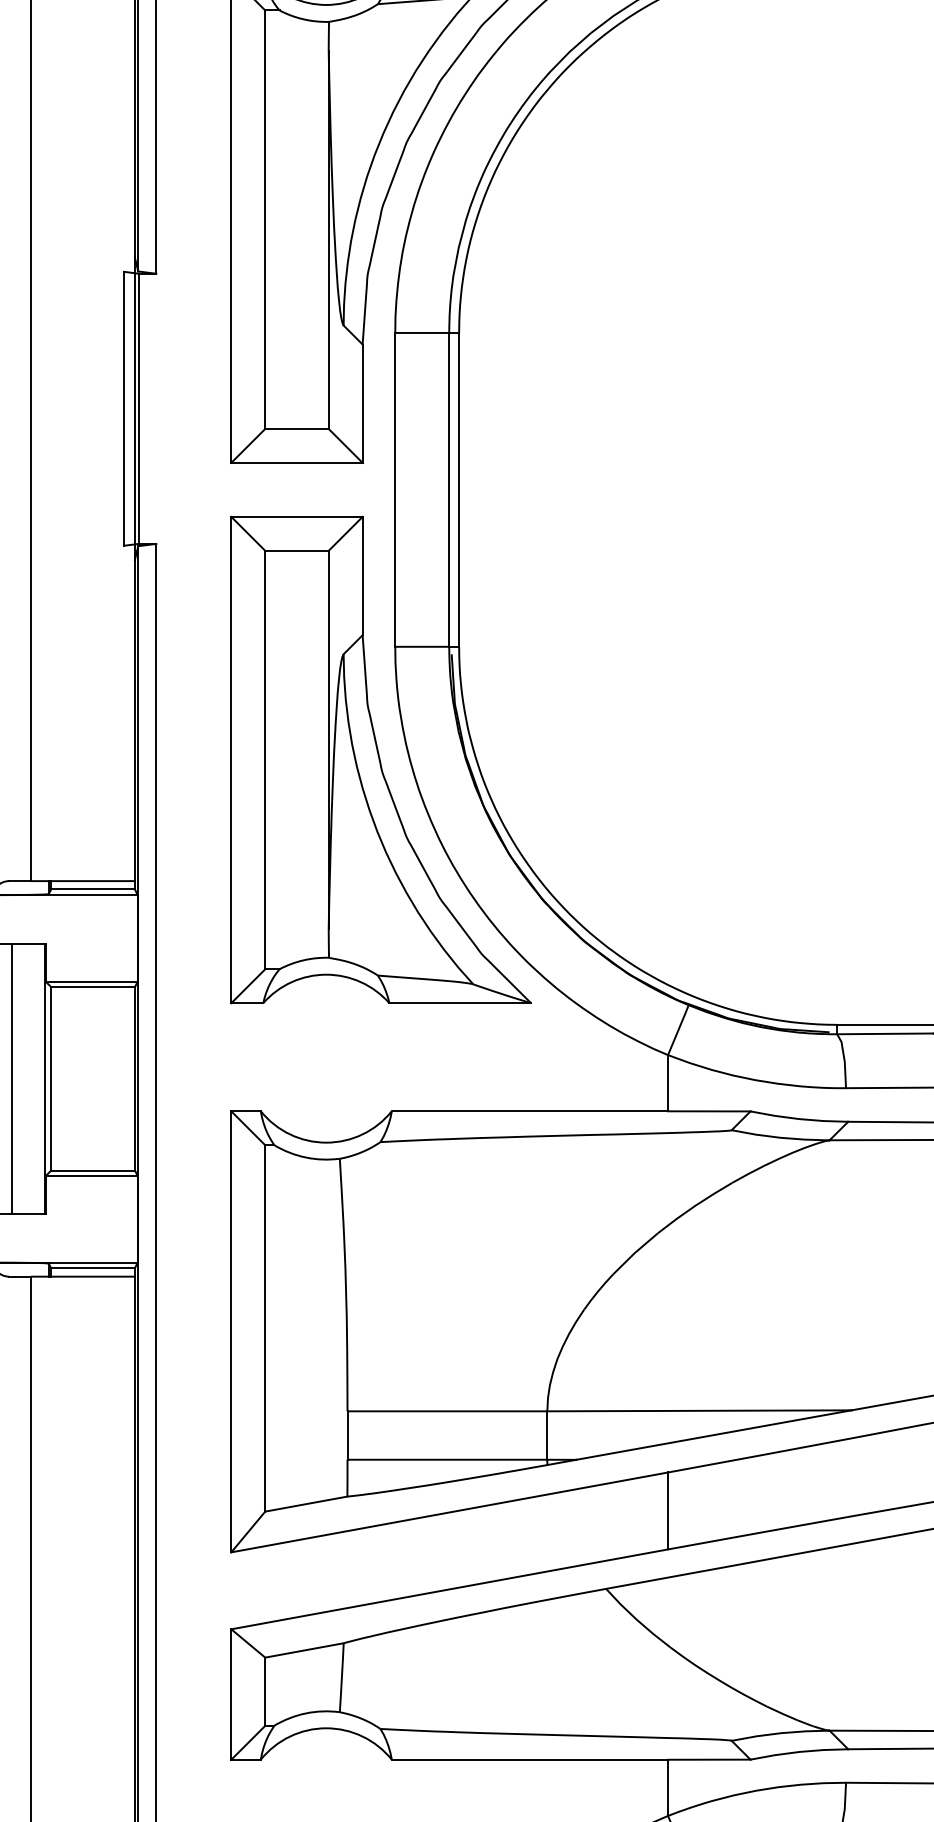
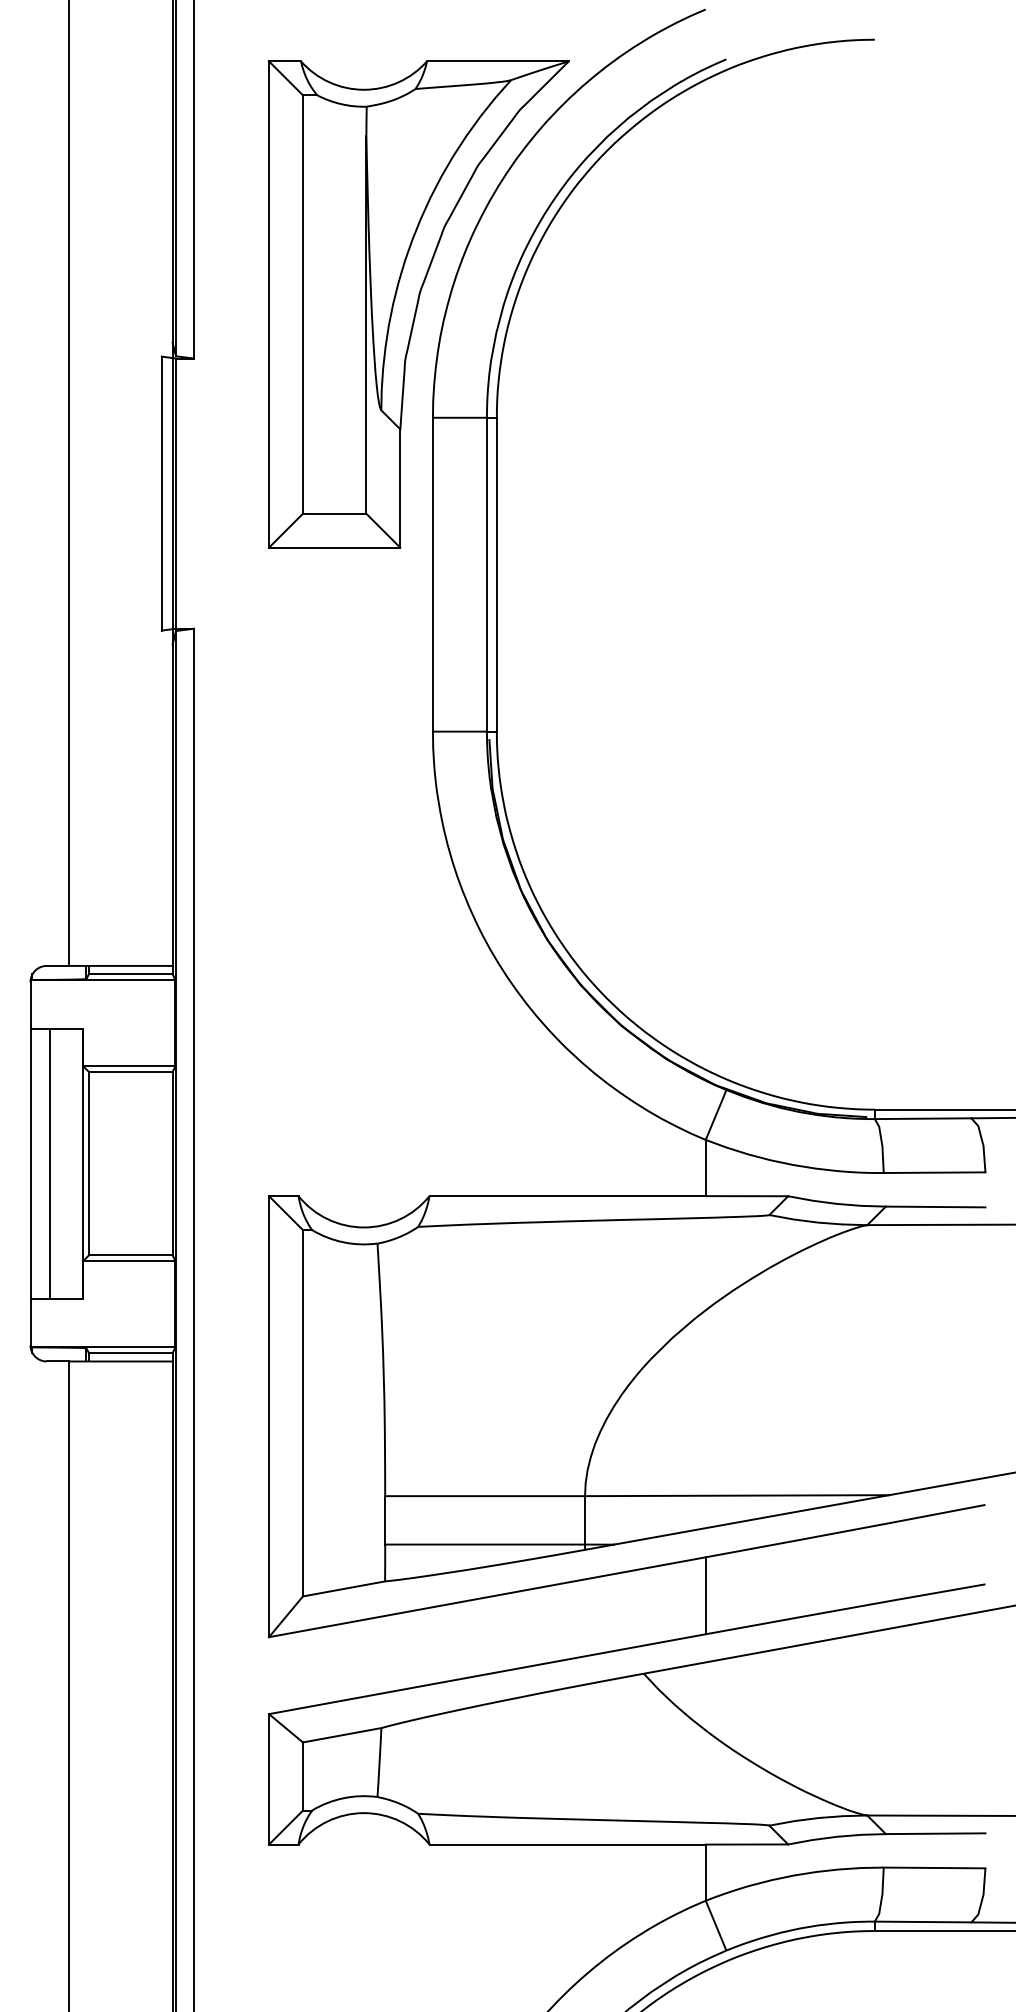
part: (380, 759) -> (418, 844), removed

